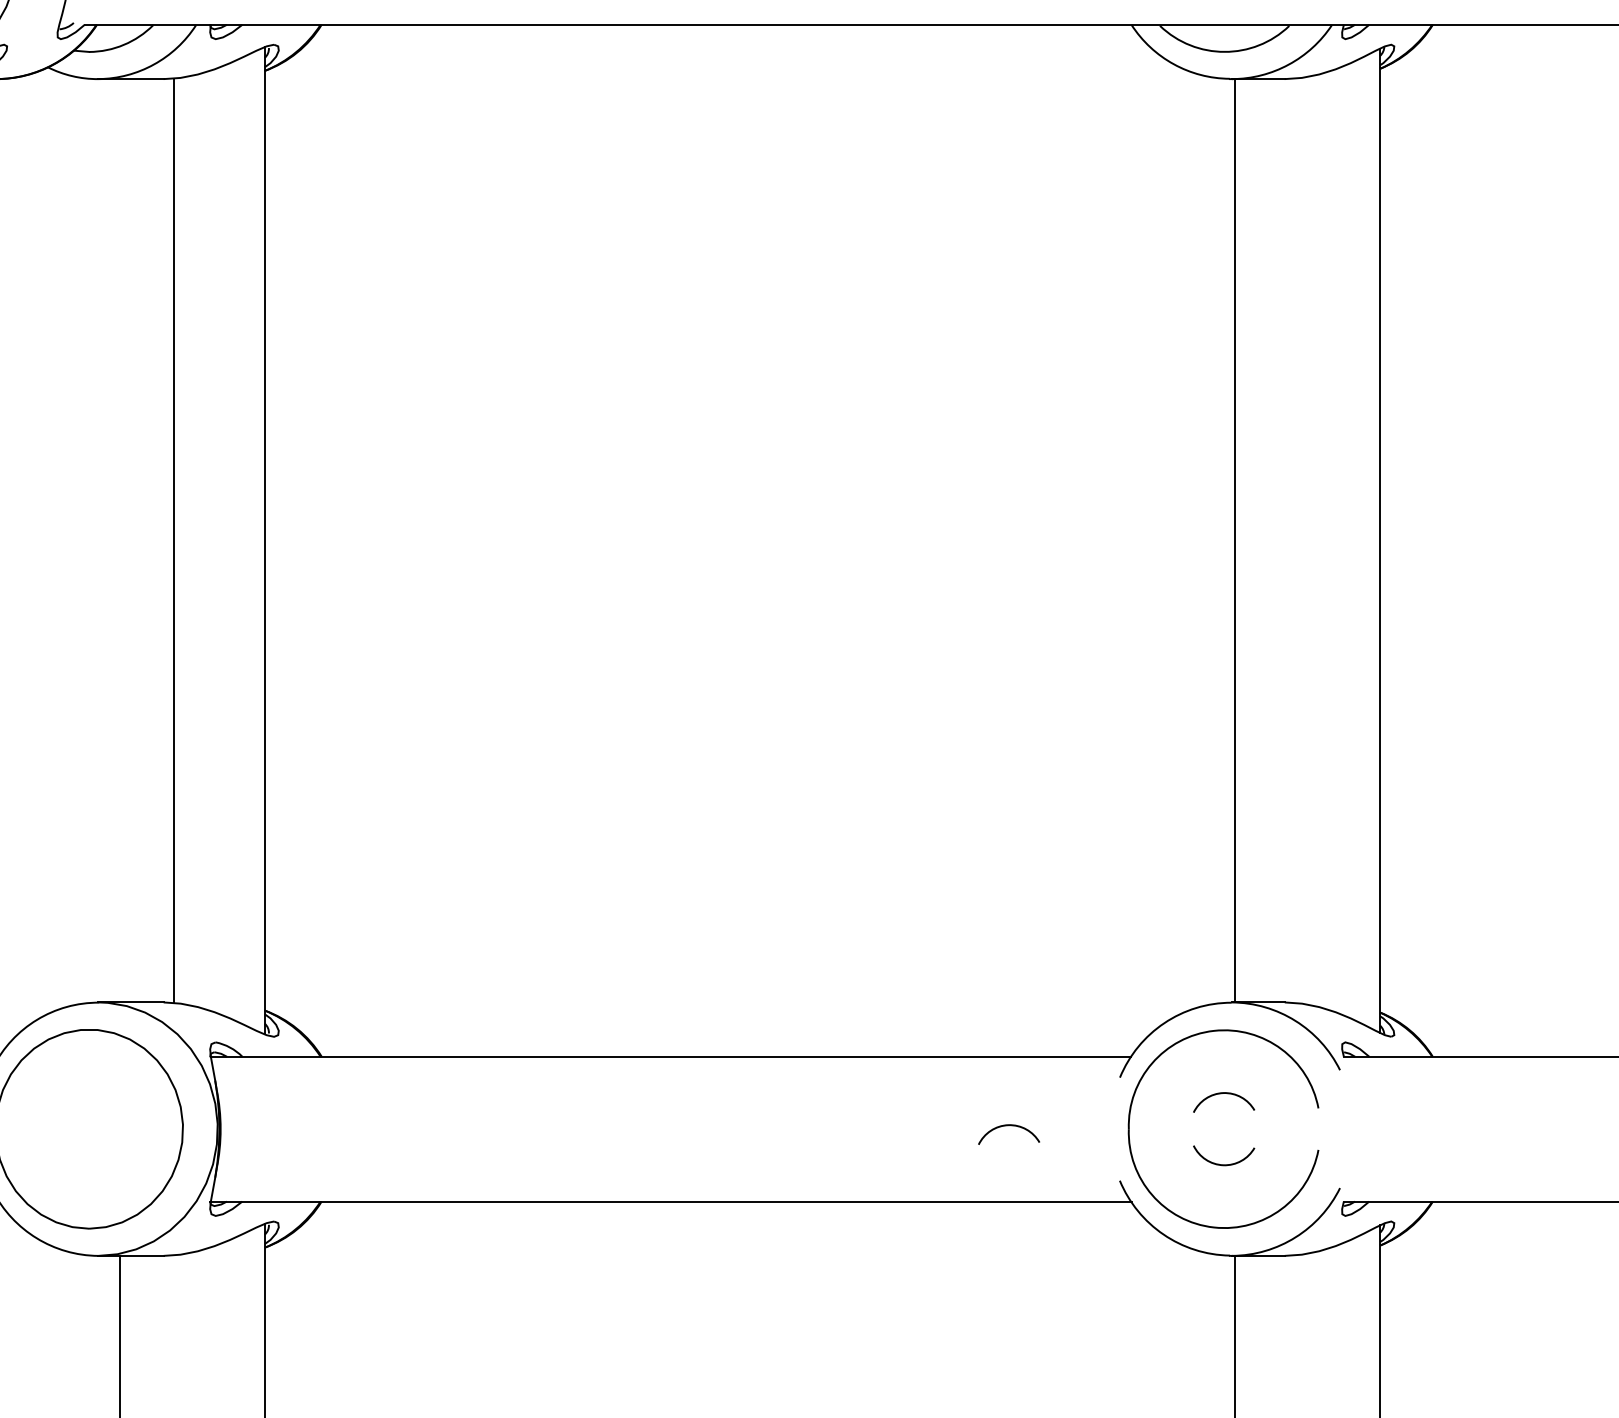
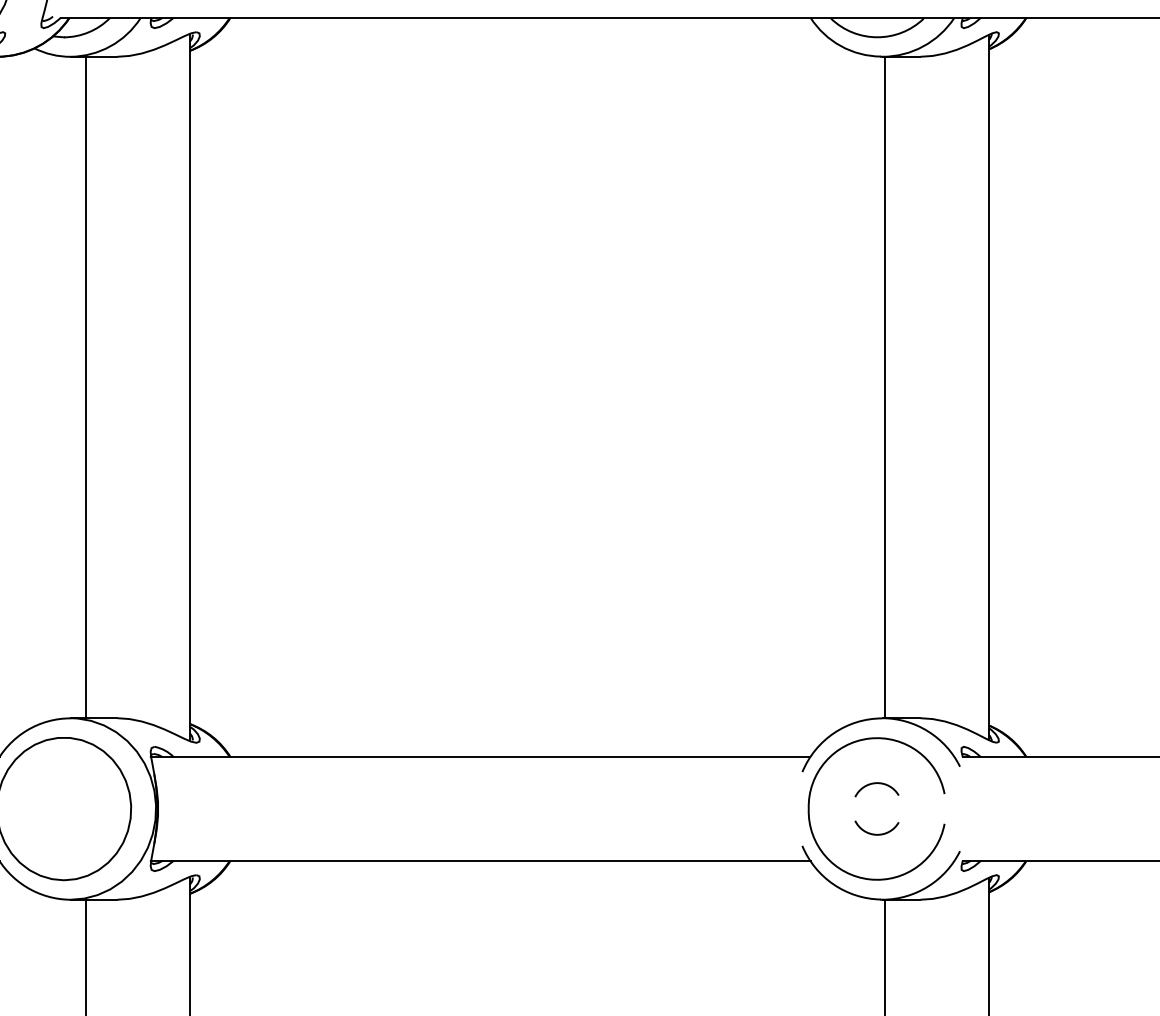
line: (175, 540) -> (86, 387), moved
arc: (1007, 1127) -> (721, 807), removed

